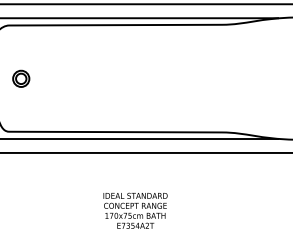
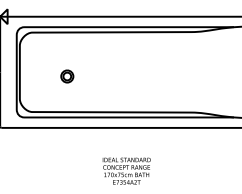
part: (21, 78) -> (67, 76), moved

